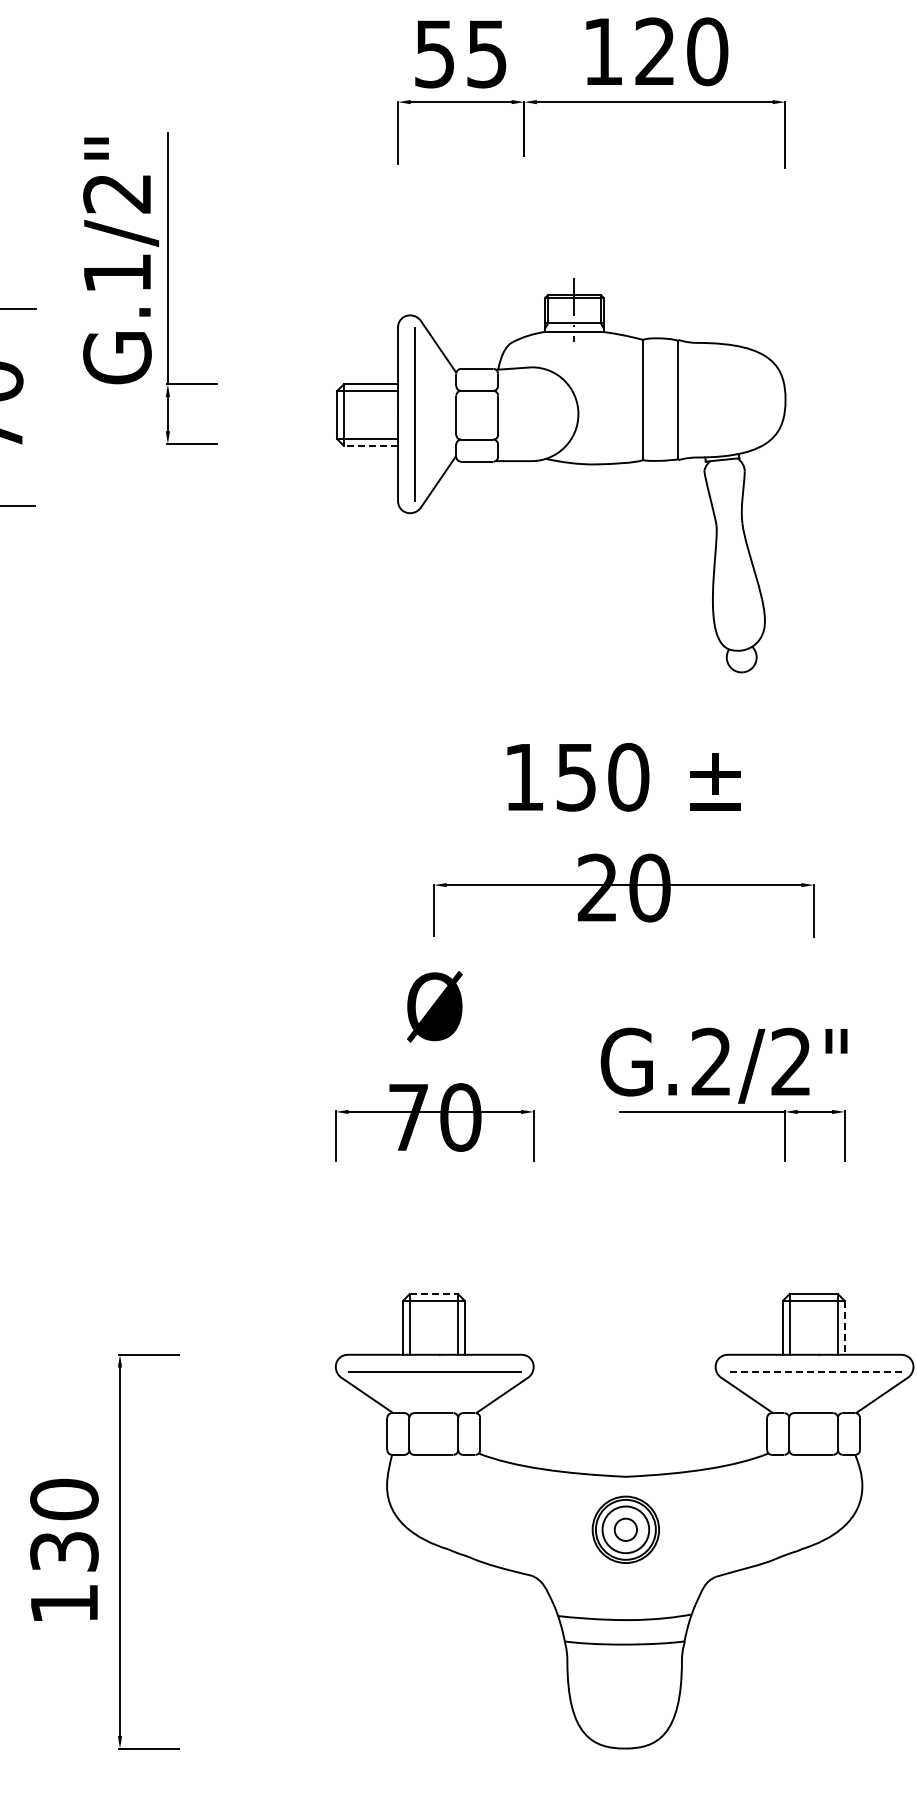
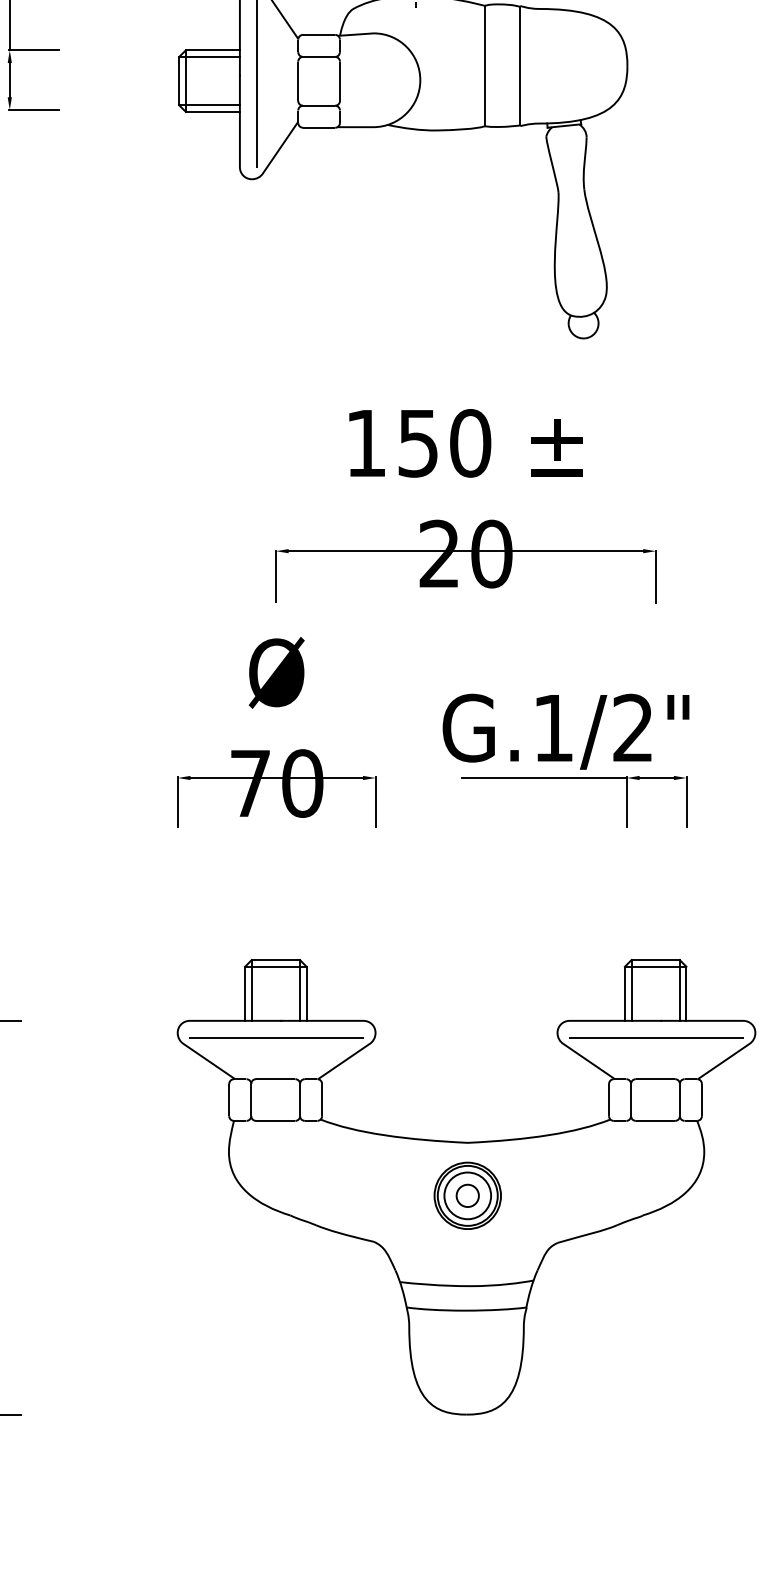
line: (370, 445) -> (212, 111), dashed -> solid
text: (710, 1061) -> (552, 727), G.2/2" -> G.1/2"
line: (434, 1293) -> (276, 959), dashed -> solid
line: (844, 1328) -> (686, 994), dashed -> solid
line: (814, 1372) -> (656, 1038), dashed -> solid

